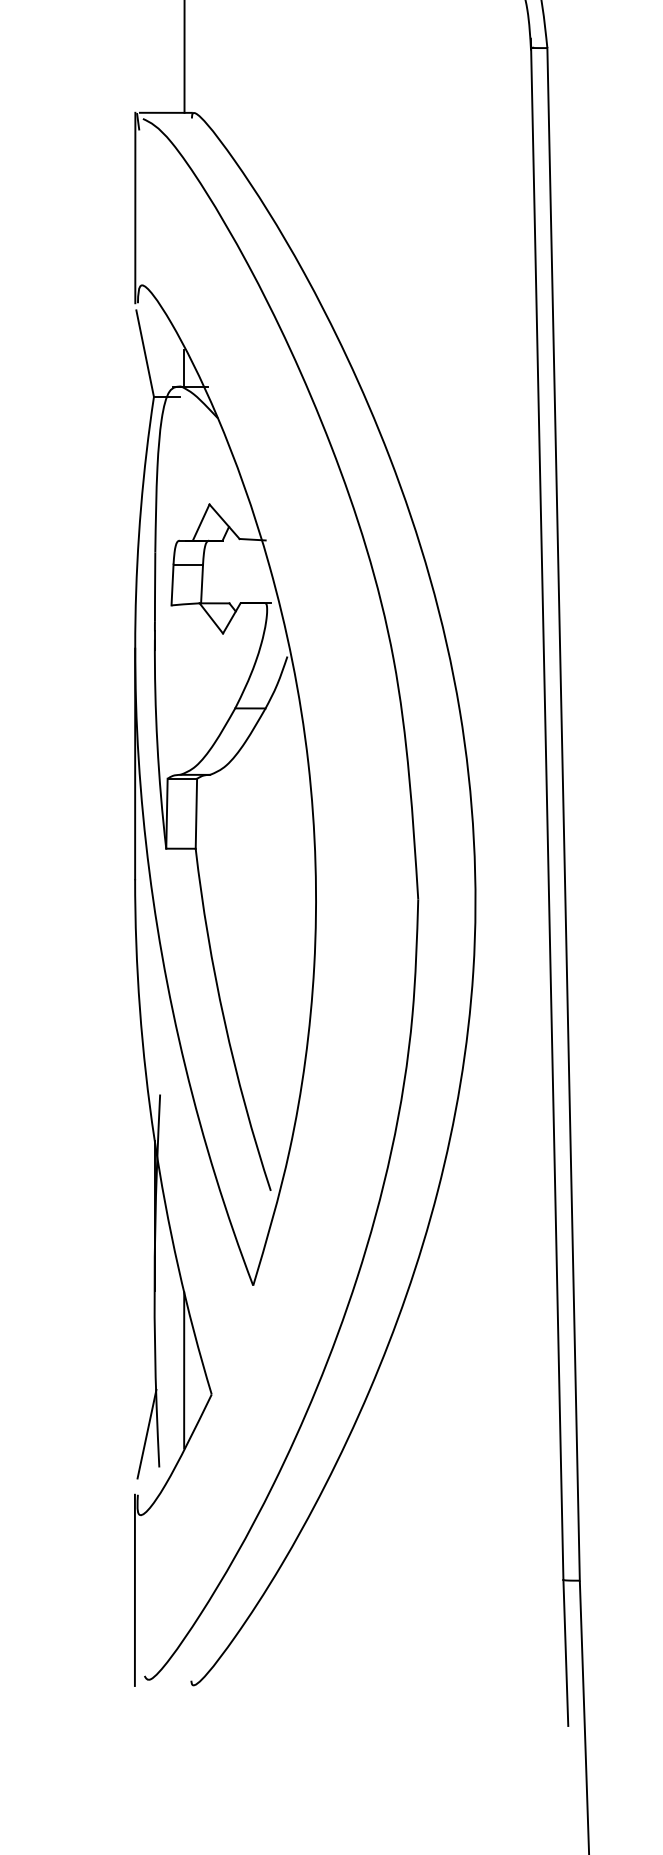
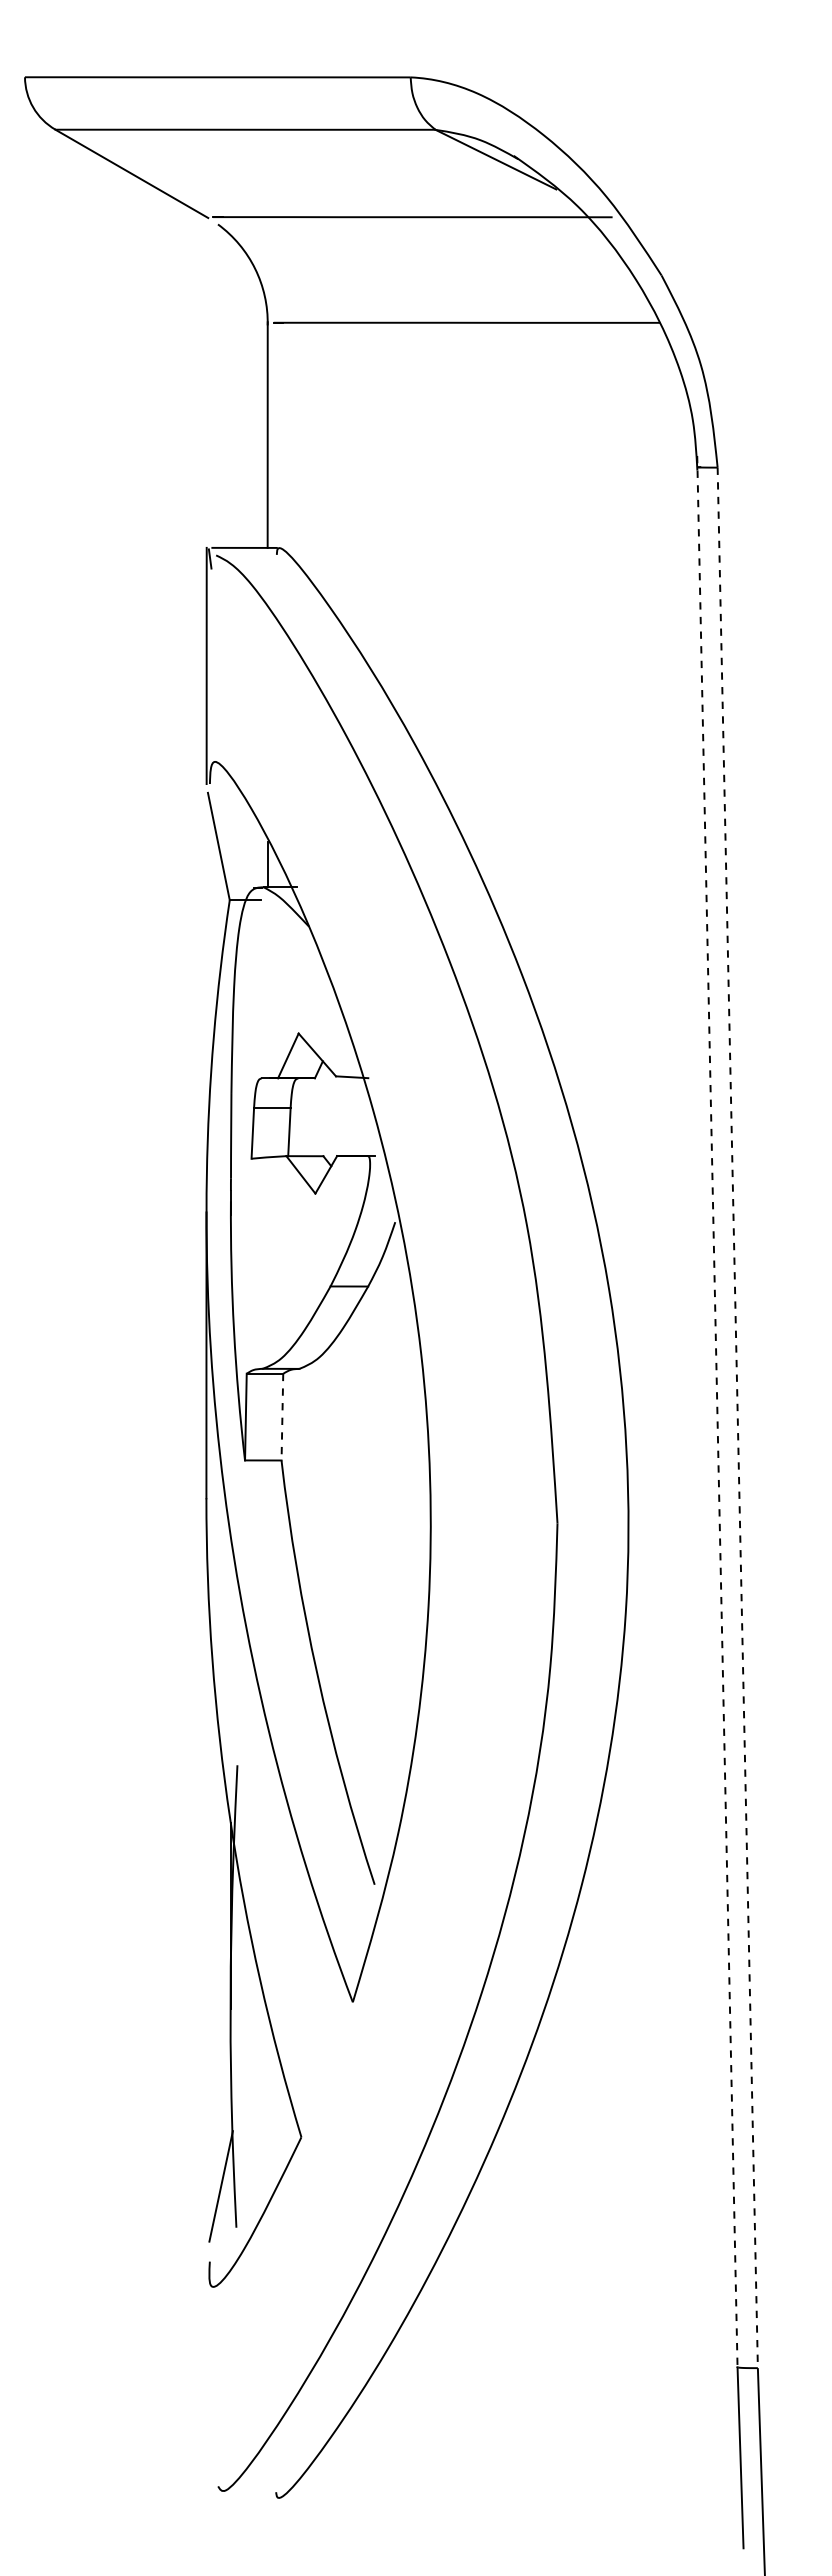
line: (547, 809) -> (717, 1411), solid -> dashed
line: (196, 814) -> (282, 1417), solid -> dashed
line: (563, 814) -> (737, 1418), solid -> dashed
line: (184, 1370) -> (267, 2107), removed
line: (135, 1589) -> (206, 2379), removed

